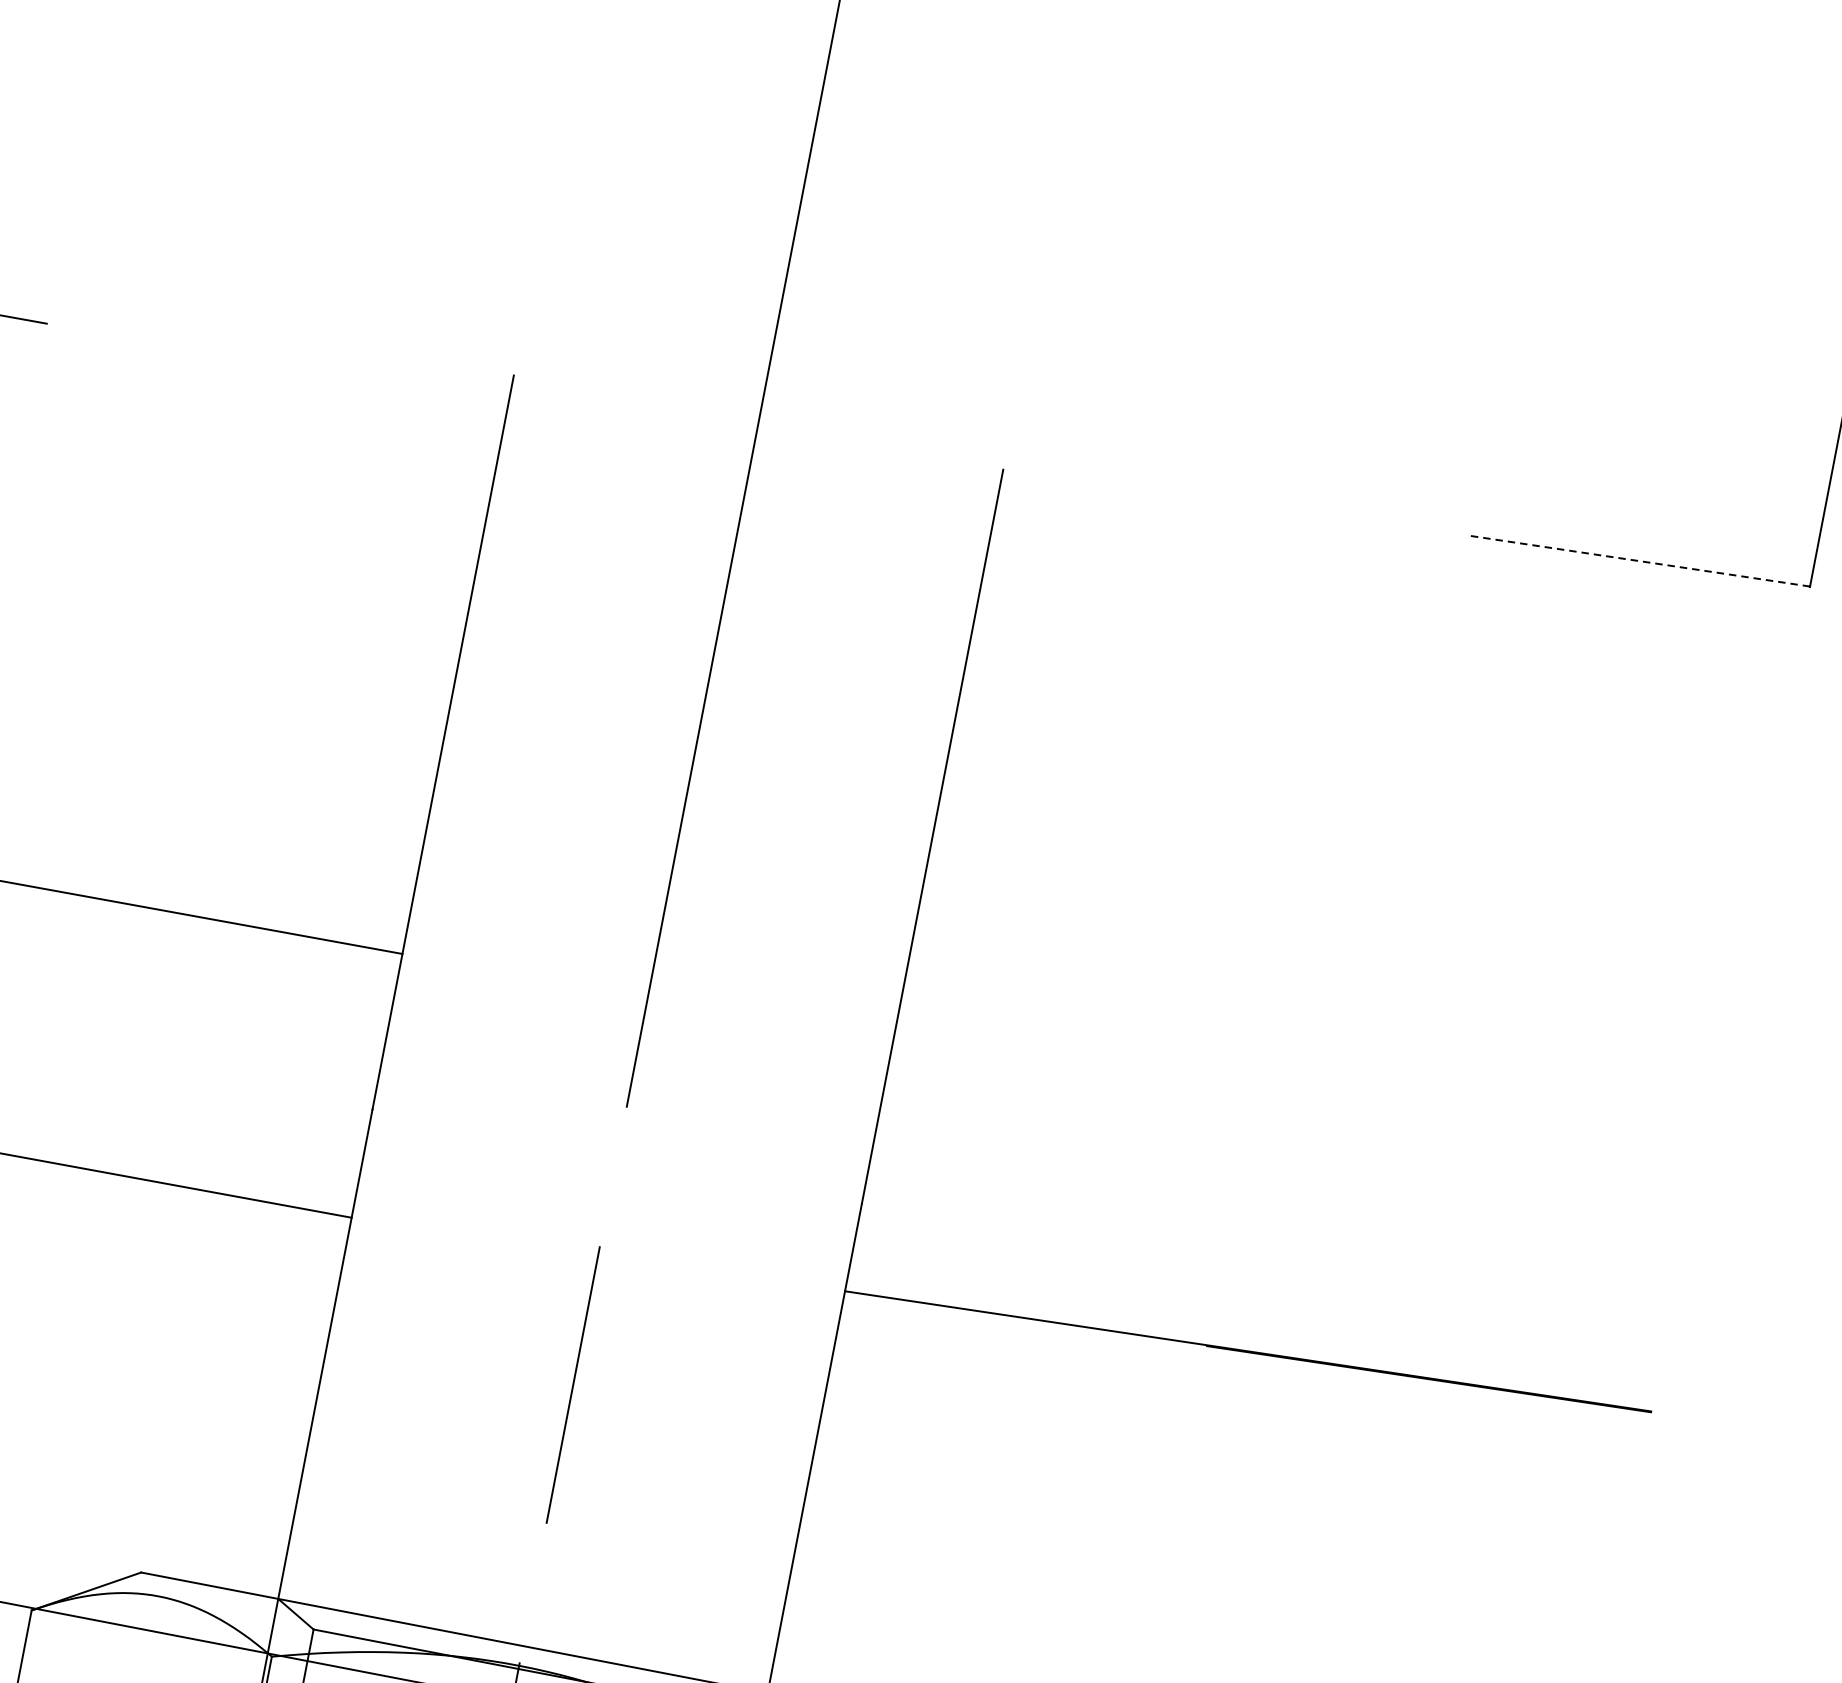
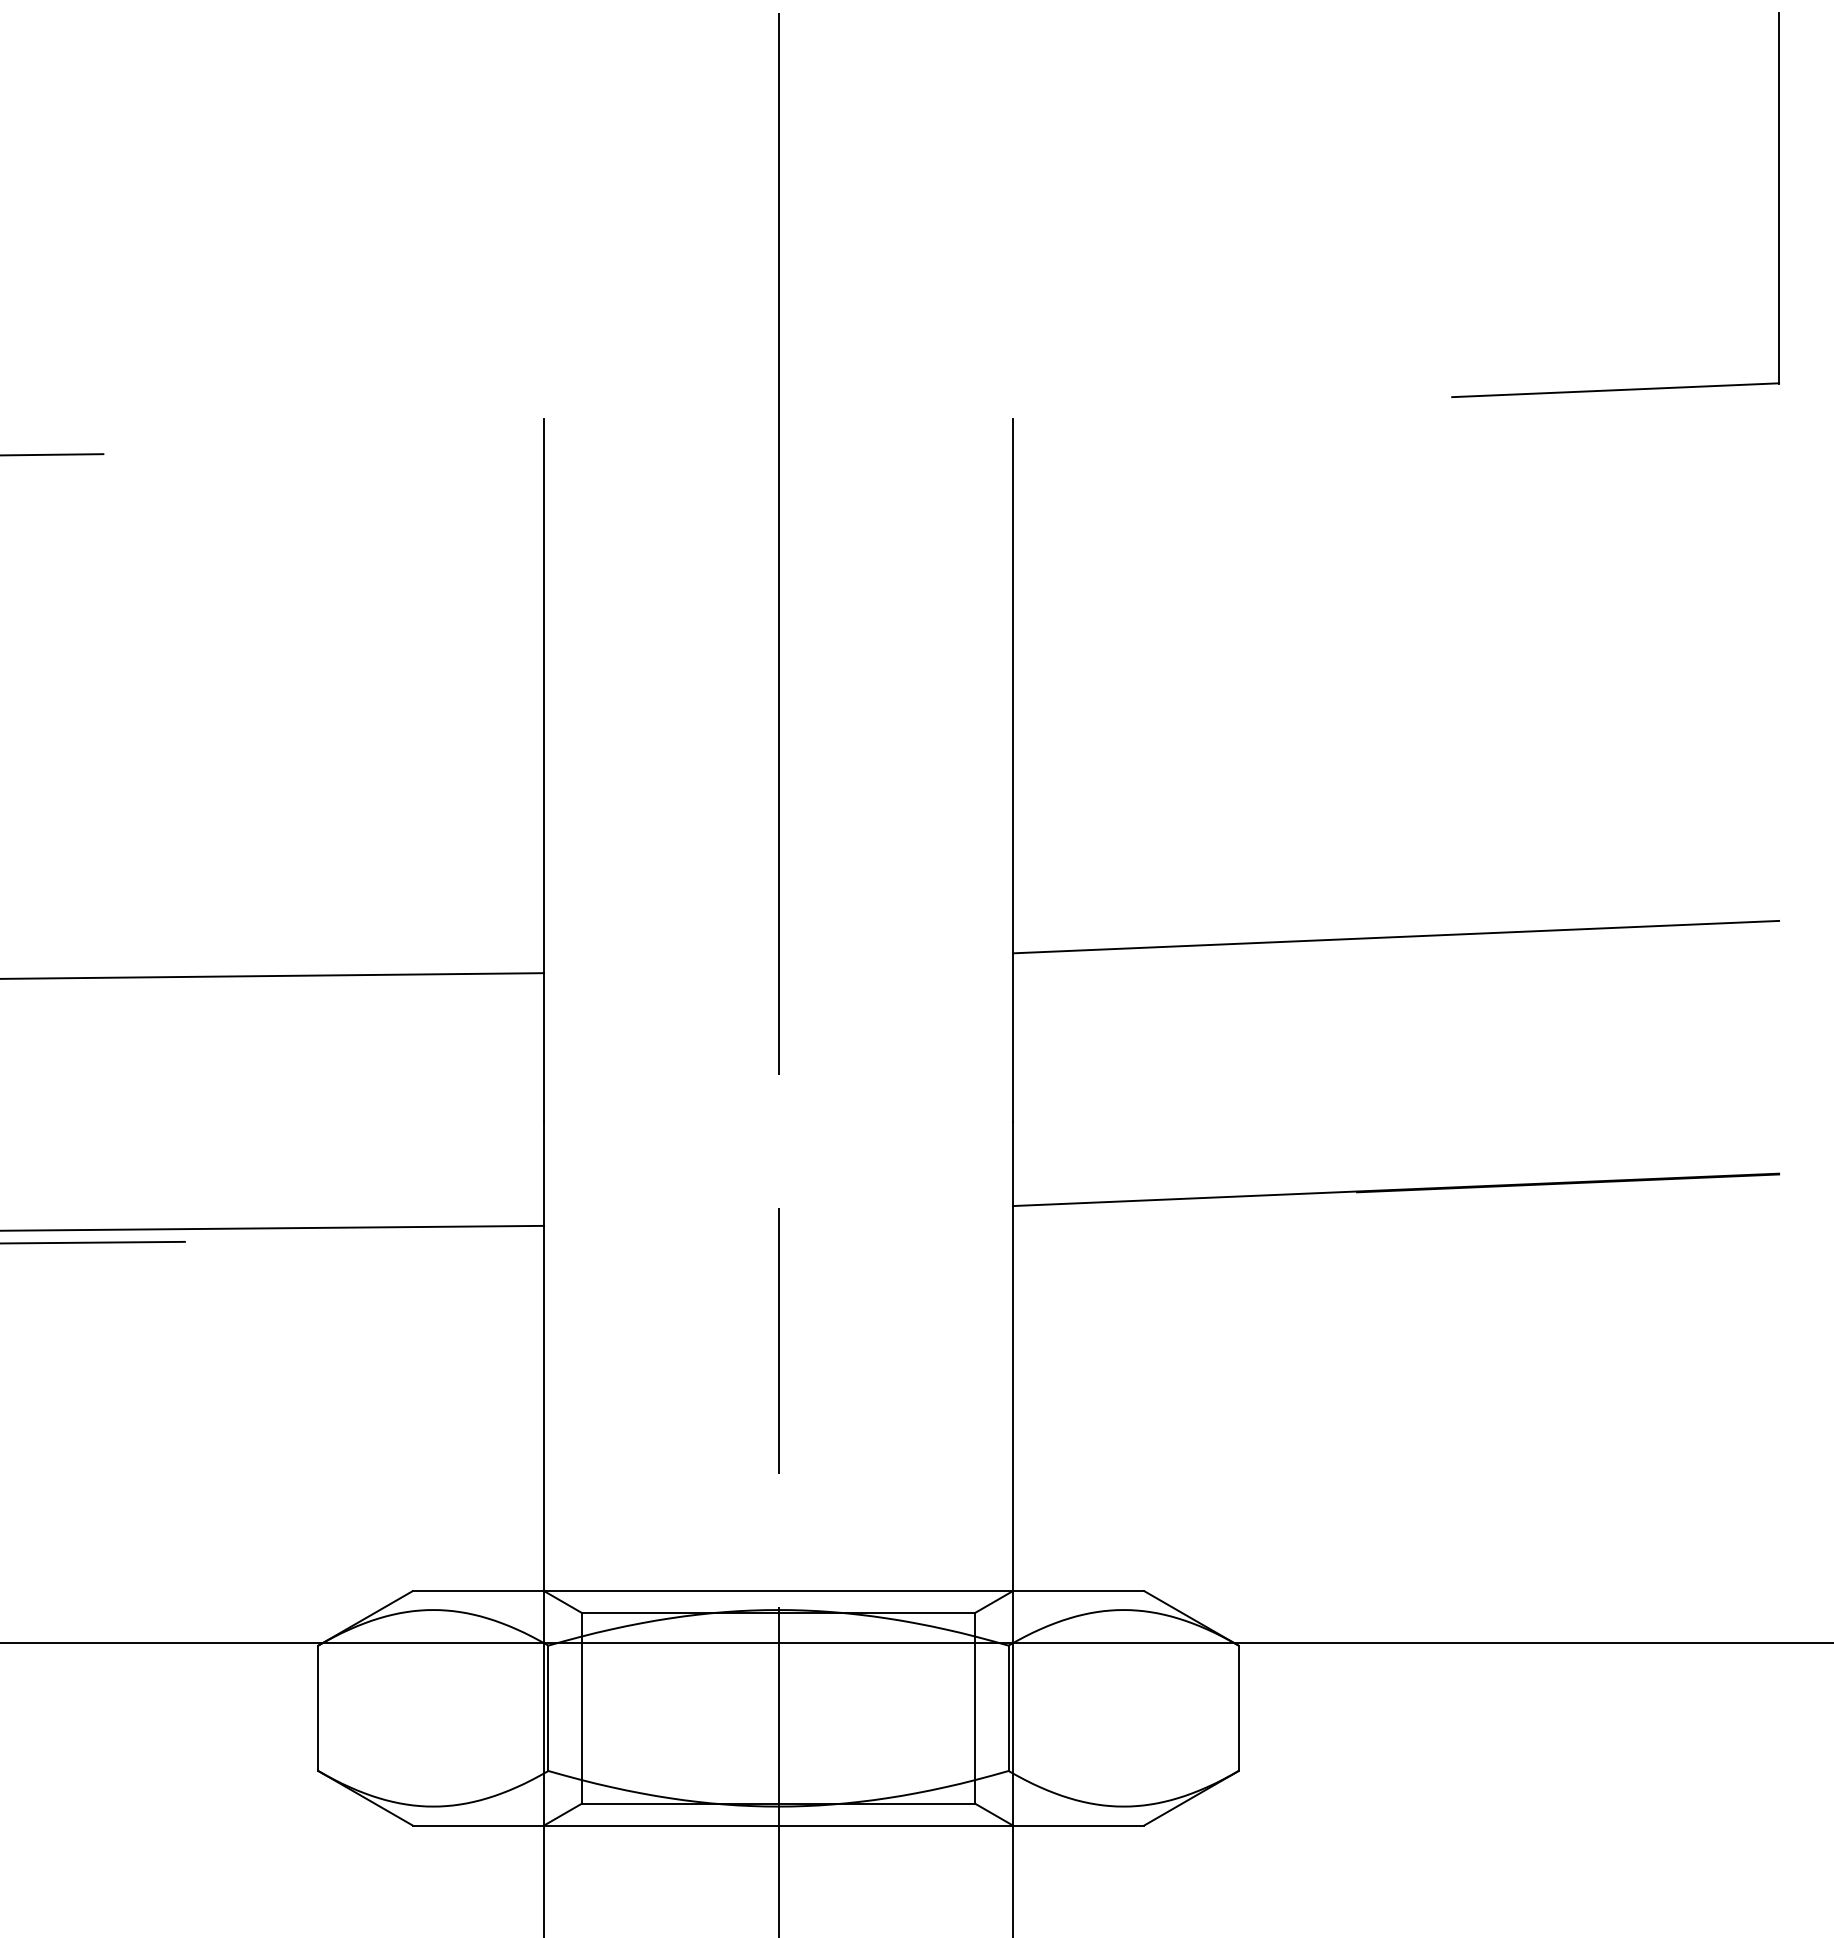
line: (1637, 561) -> (1615, 390), dashed -> solid
line: (1298, 1086) -> (1395, 936), added

